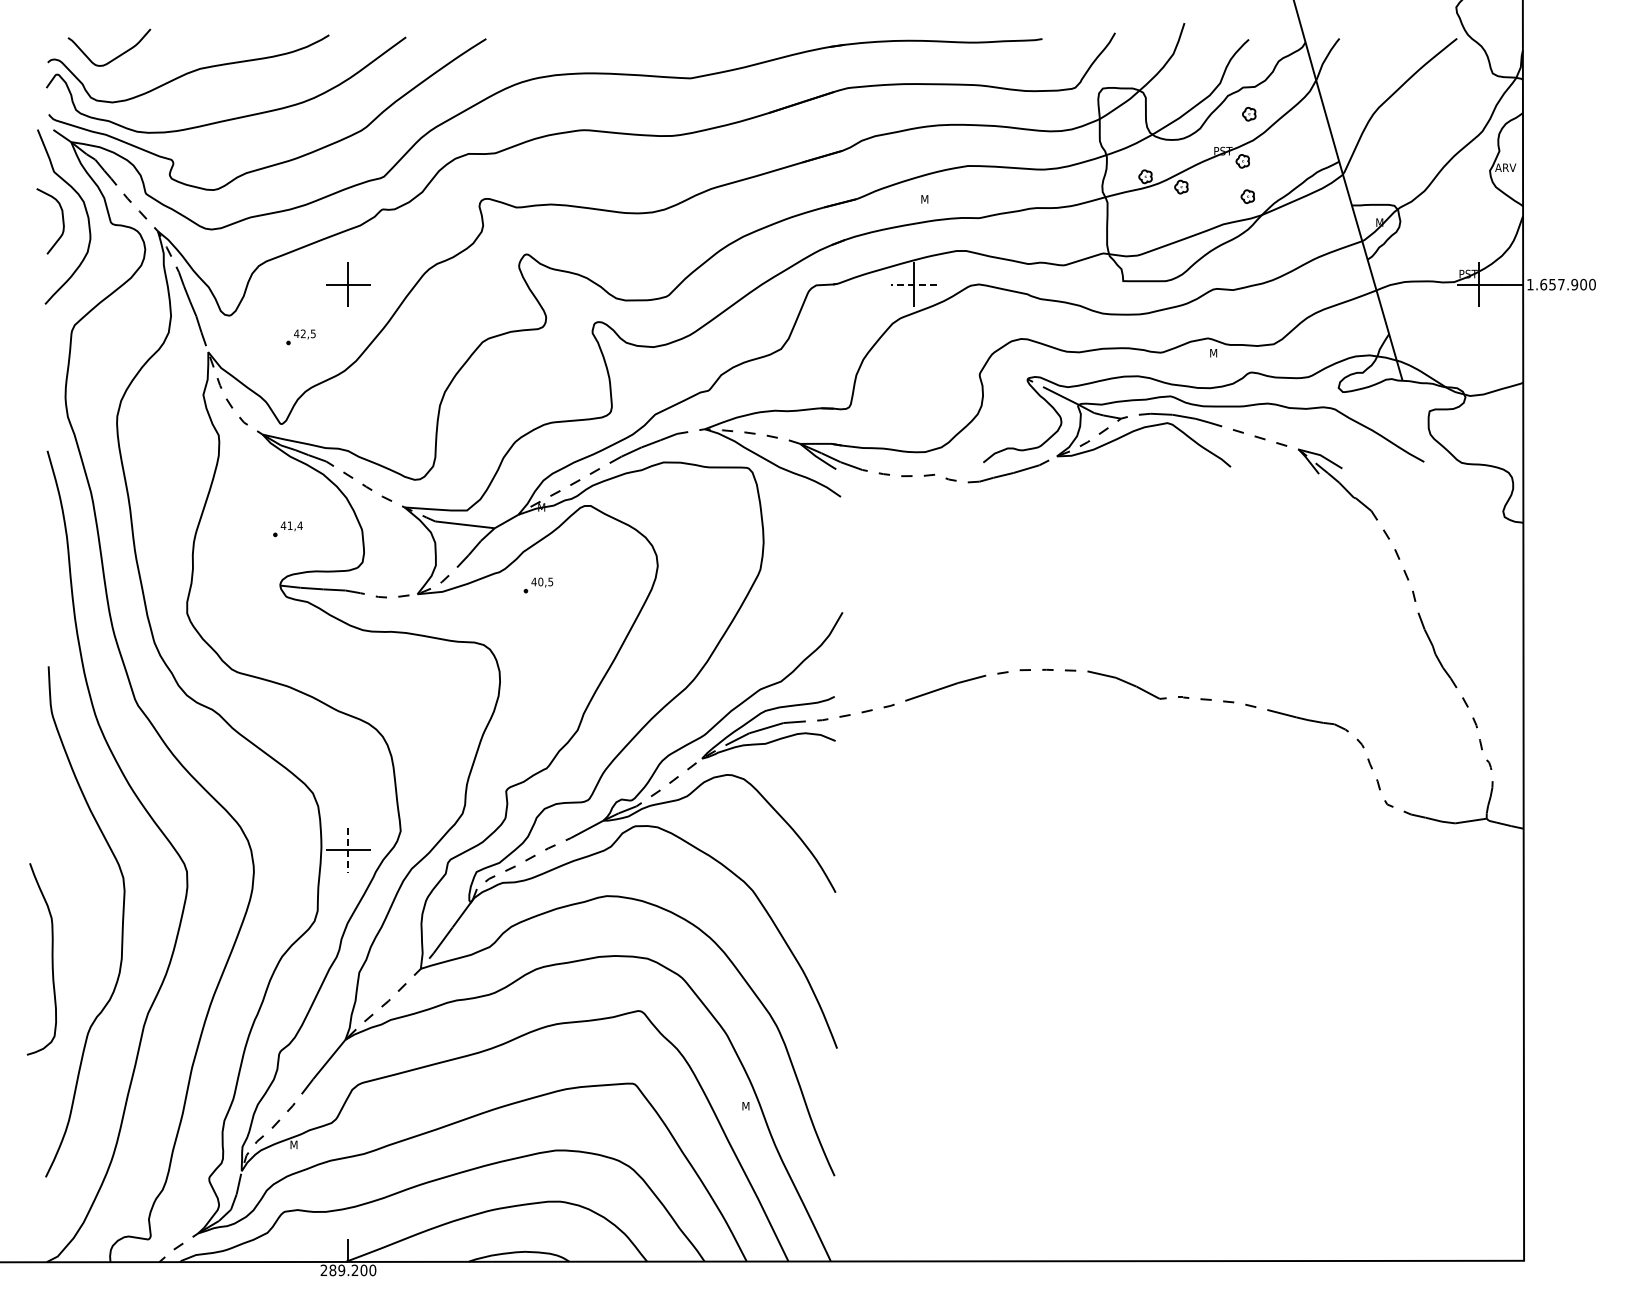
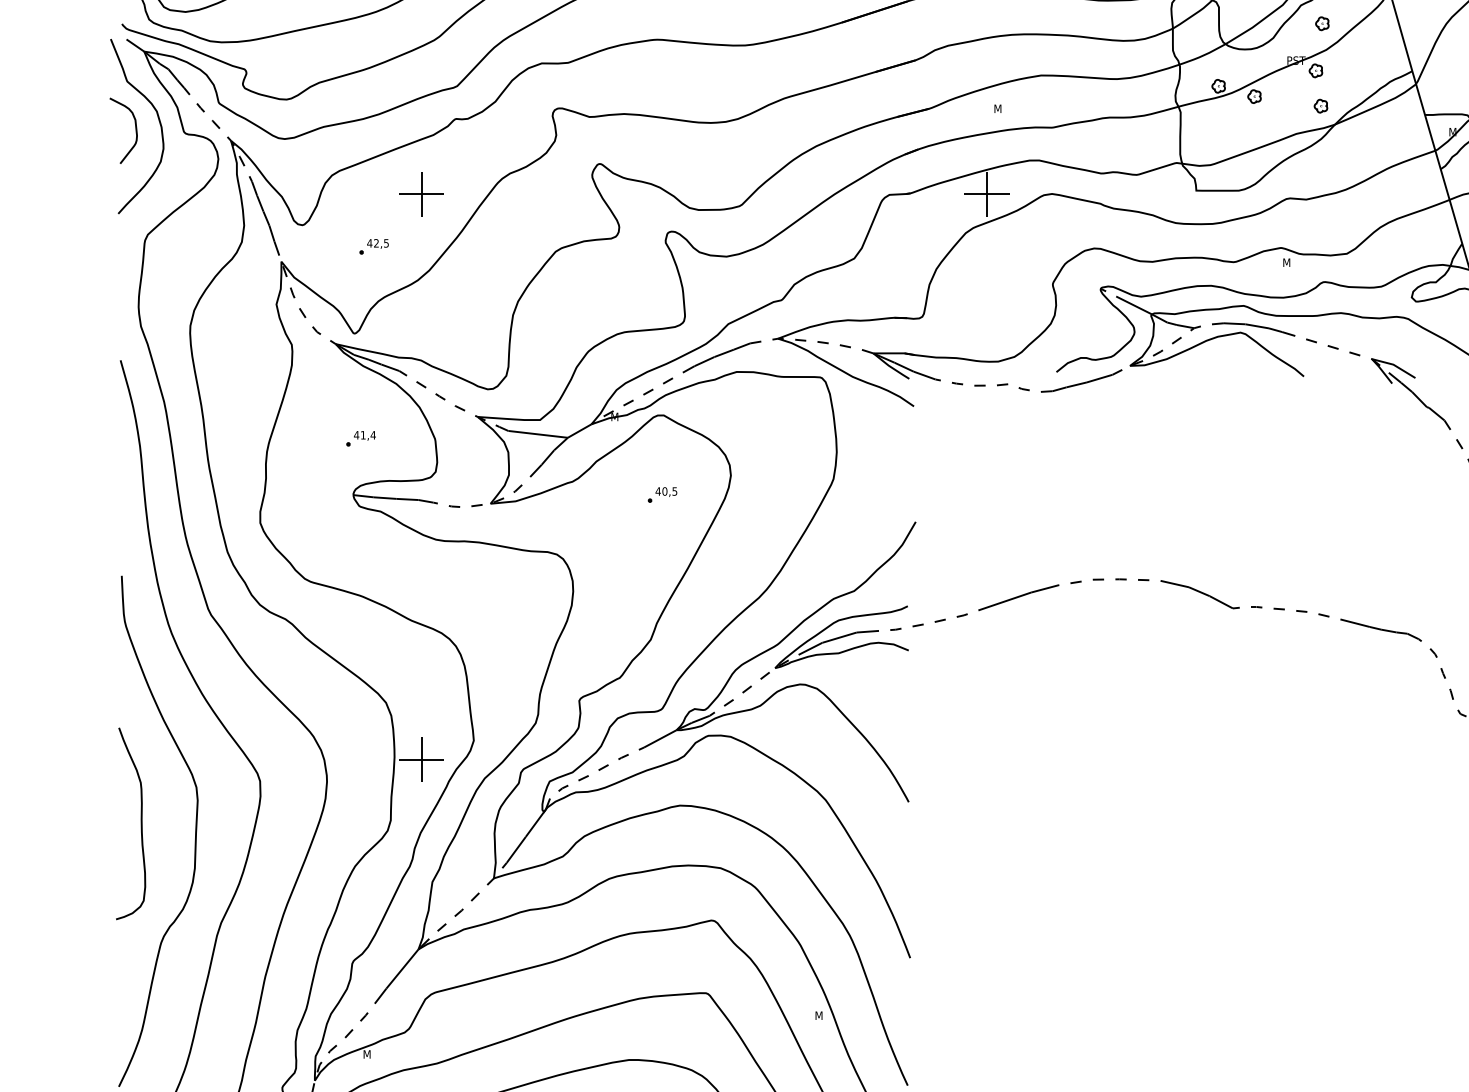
line: (913, 284) -> (986, 194), dashed -> solid
part: (538, 585) -> (662, 495), moved
line: (348, 850) -> (421, 760), dashed -> solid
curve: (51, 959) -> (140, 824), moved

